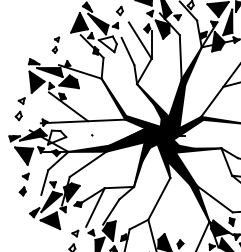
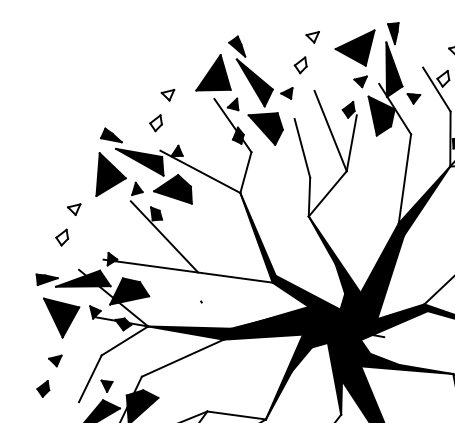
fill: (107, 44) -> (264, 127), added
part: (55, 45) -> (160, 110), size x1.43
fill: (57, 137) -> (131, 293), added

